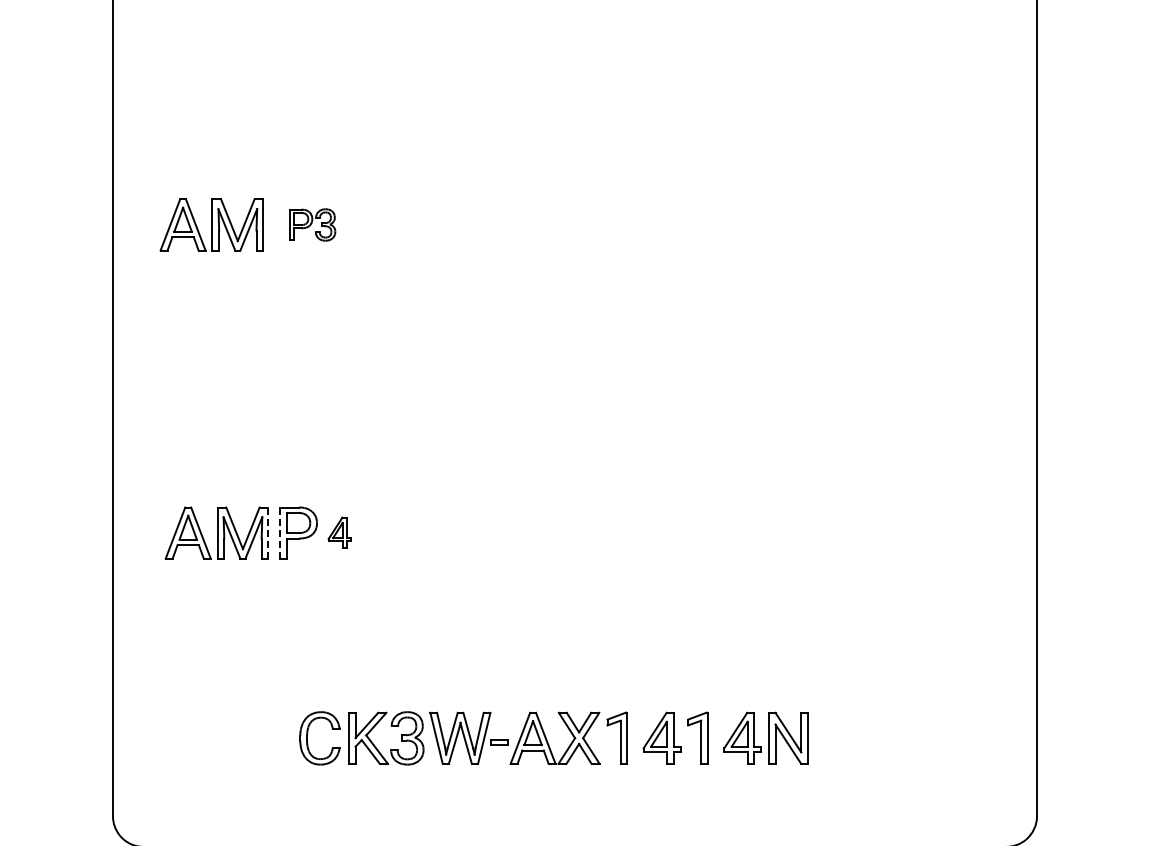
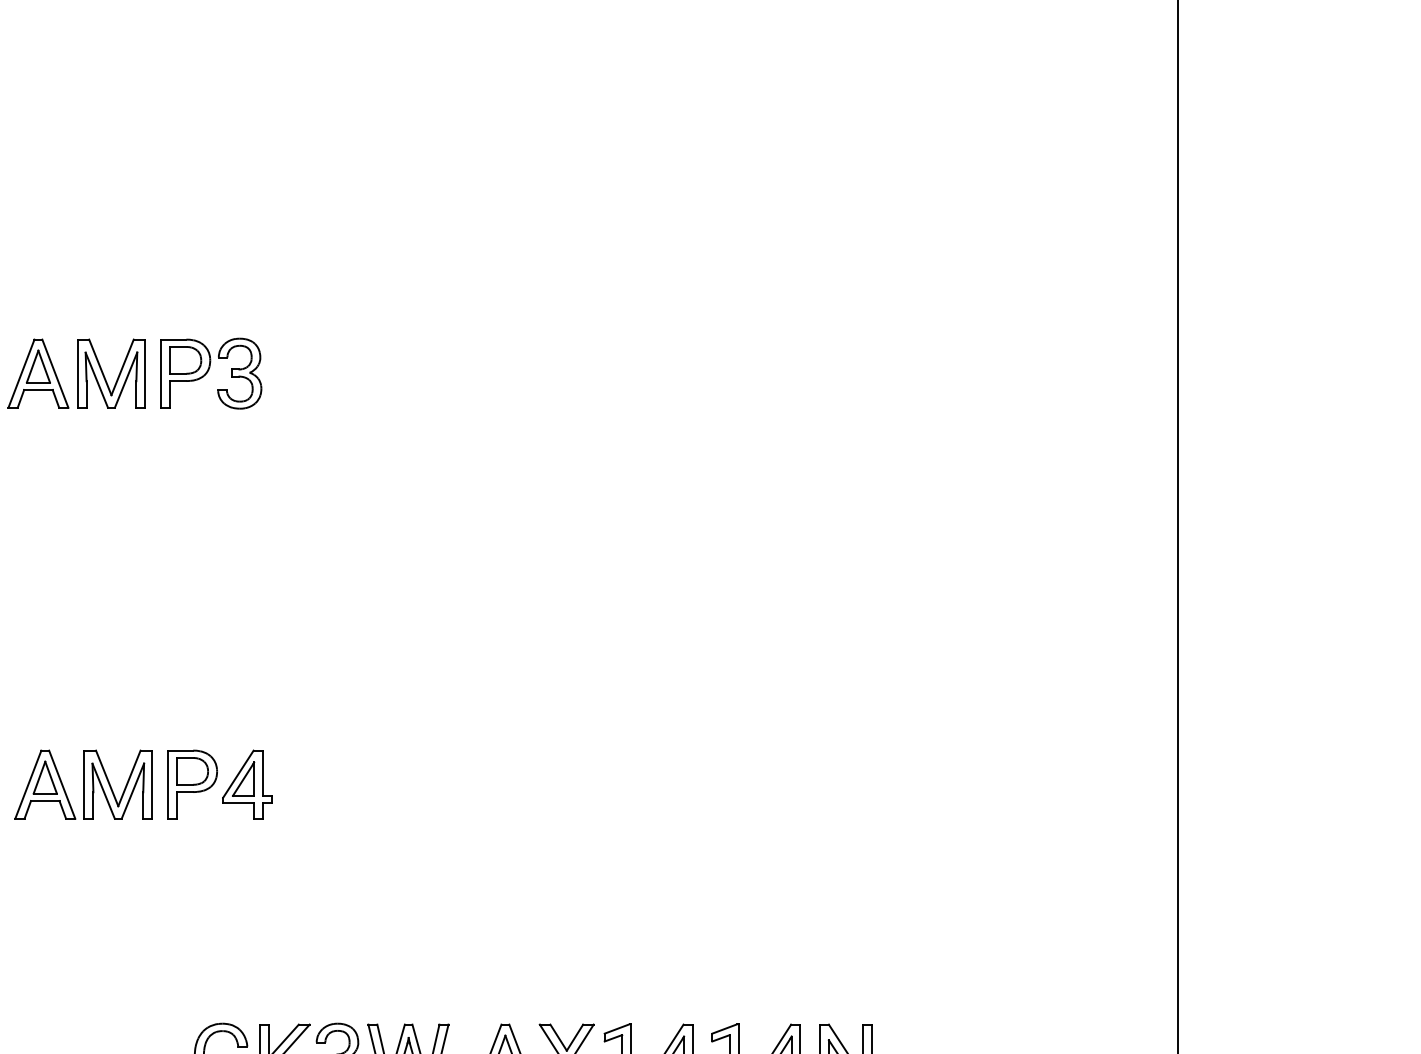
part: (312, 224) -> (211, 373), size x1.67
part: (339, 532) -> (247, 783), size x1.67
line: (268, 533) -> (152, 785), dashed -> solid
line: (280, 533) -> (168, 785), dashed -> solid

